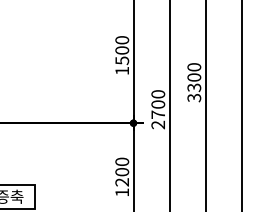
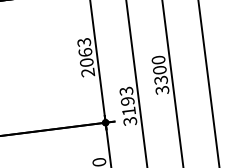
text: (122, 55) -> (86, 57), 1500 -> 2063
text: (158, 109) -> (128, 106), 2700 -> 3193

